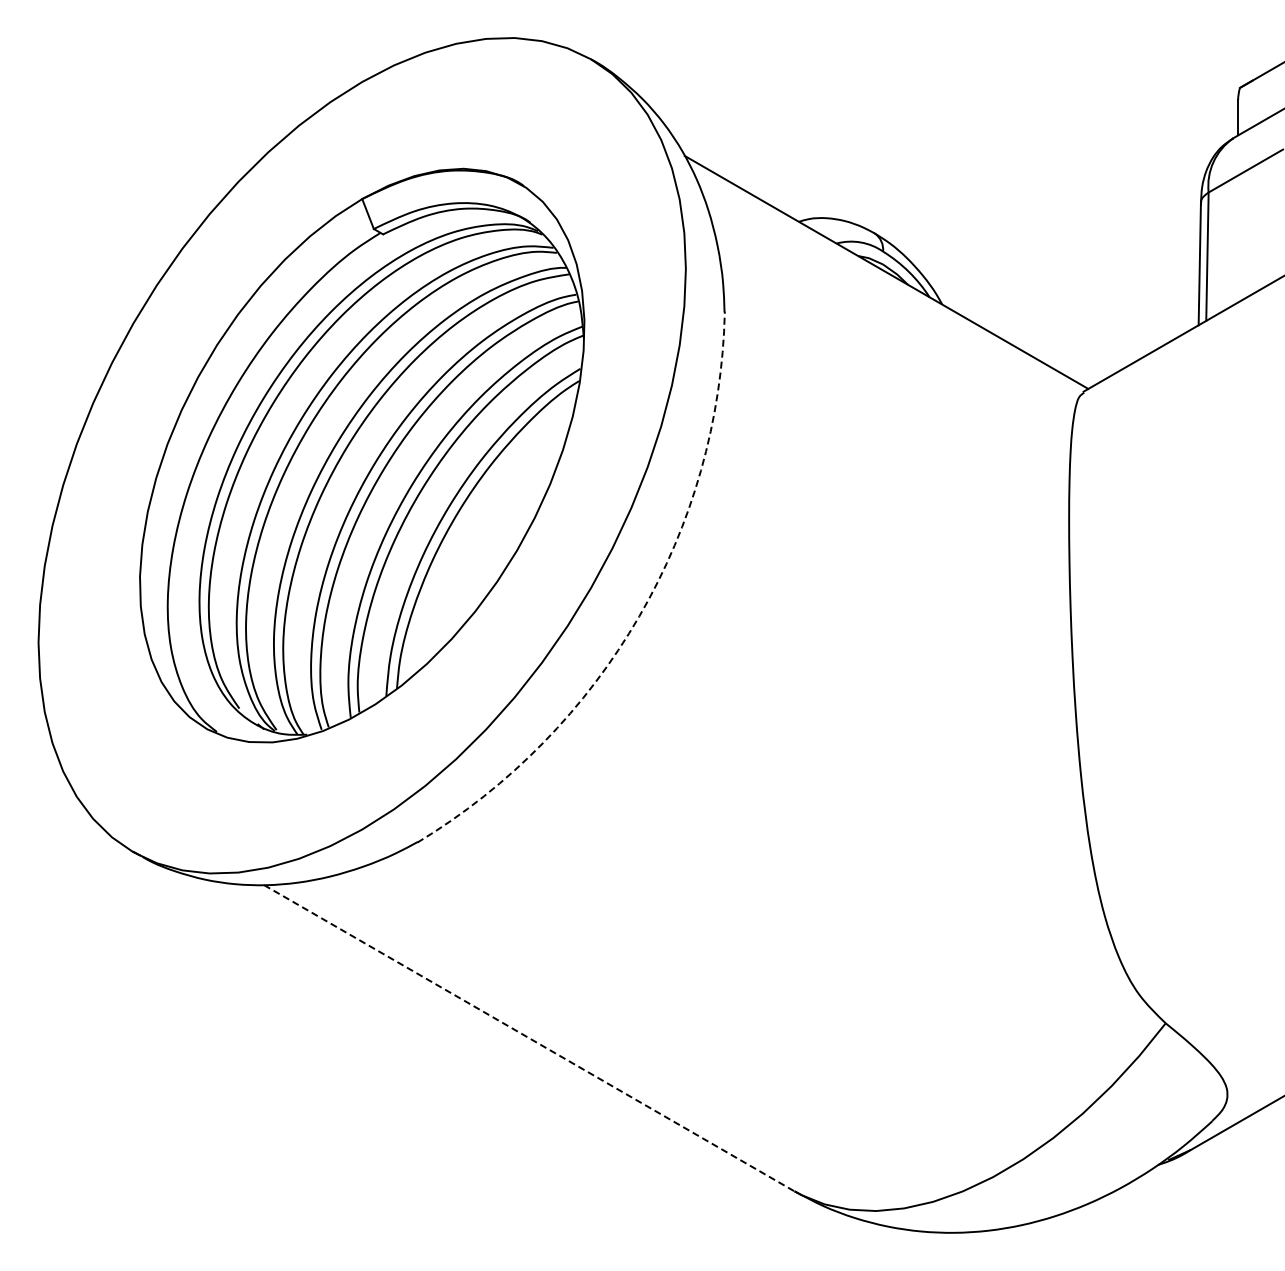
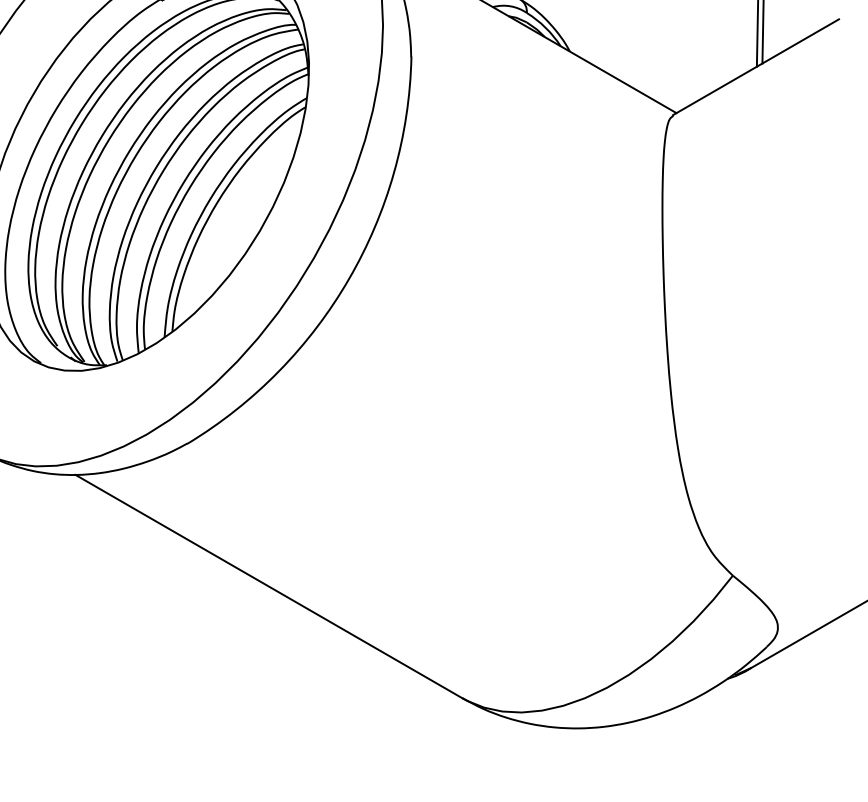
arc: (639, 616) -> (349, 279), dashed -> solid
line: (529, 1038) -> (269, 586), dashed -> solid

